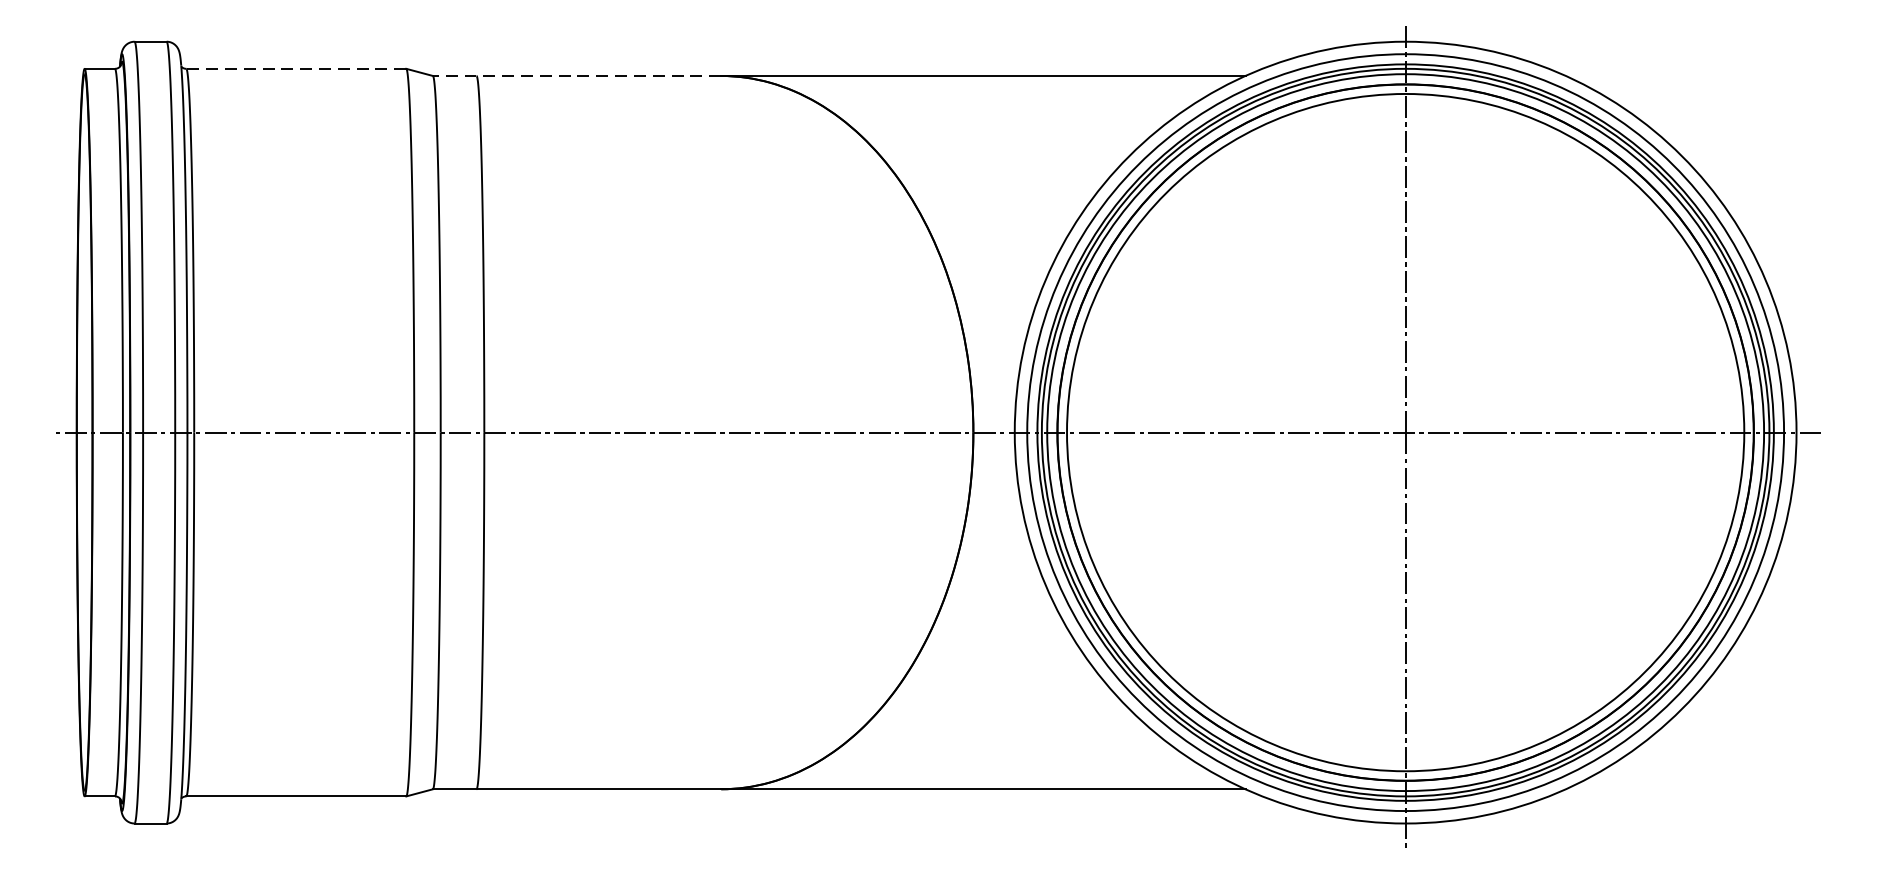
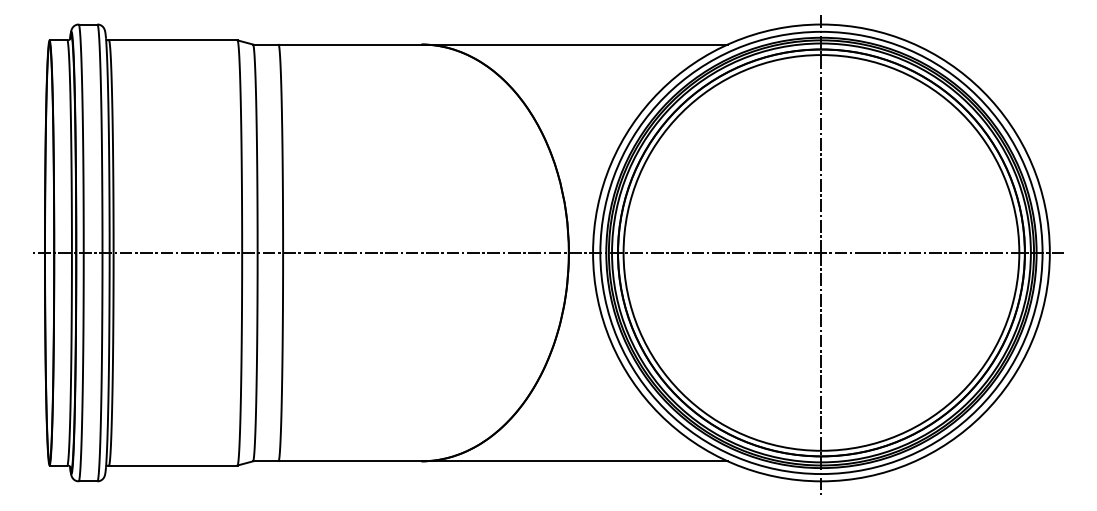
line: (295, 69) -> (172, 40), dashed -> solid
line: (575, 75) -> (336, 44), dashed -> solid

